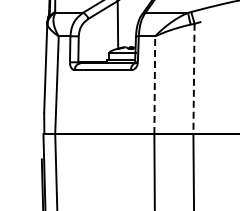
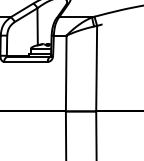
line: (194, 78) -> (97, 68), dashed -> solid
line: (154, 85) -> (66, 73), dashed -> solid

